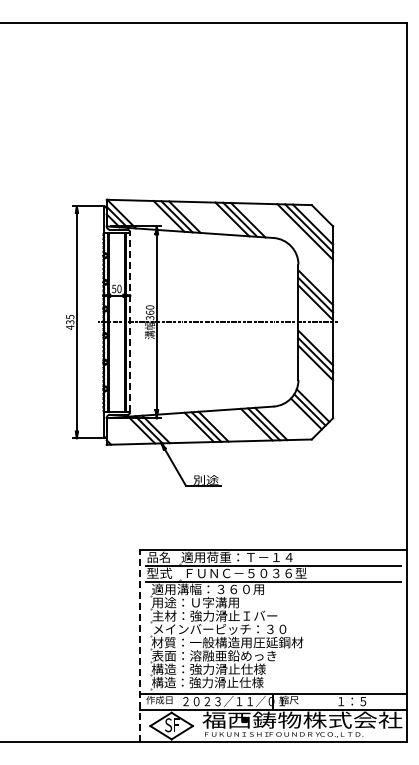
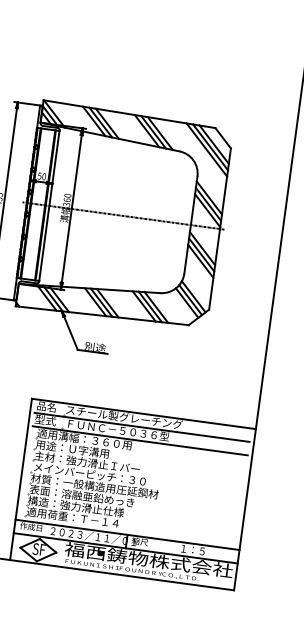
line: (130, 321) -> (49, 205), dashed -> solid
text: (250, 556) -> (123, 416), 適用荷重：Ｔ－１４ -> スチール製グレーチング
line: (140, 646) -> (21, 479), dashed -> solid
text: (207, 682) -> (73, 517), 構造：強力滑止仕様 -> 適用荷重：Ｔ－１４

